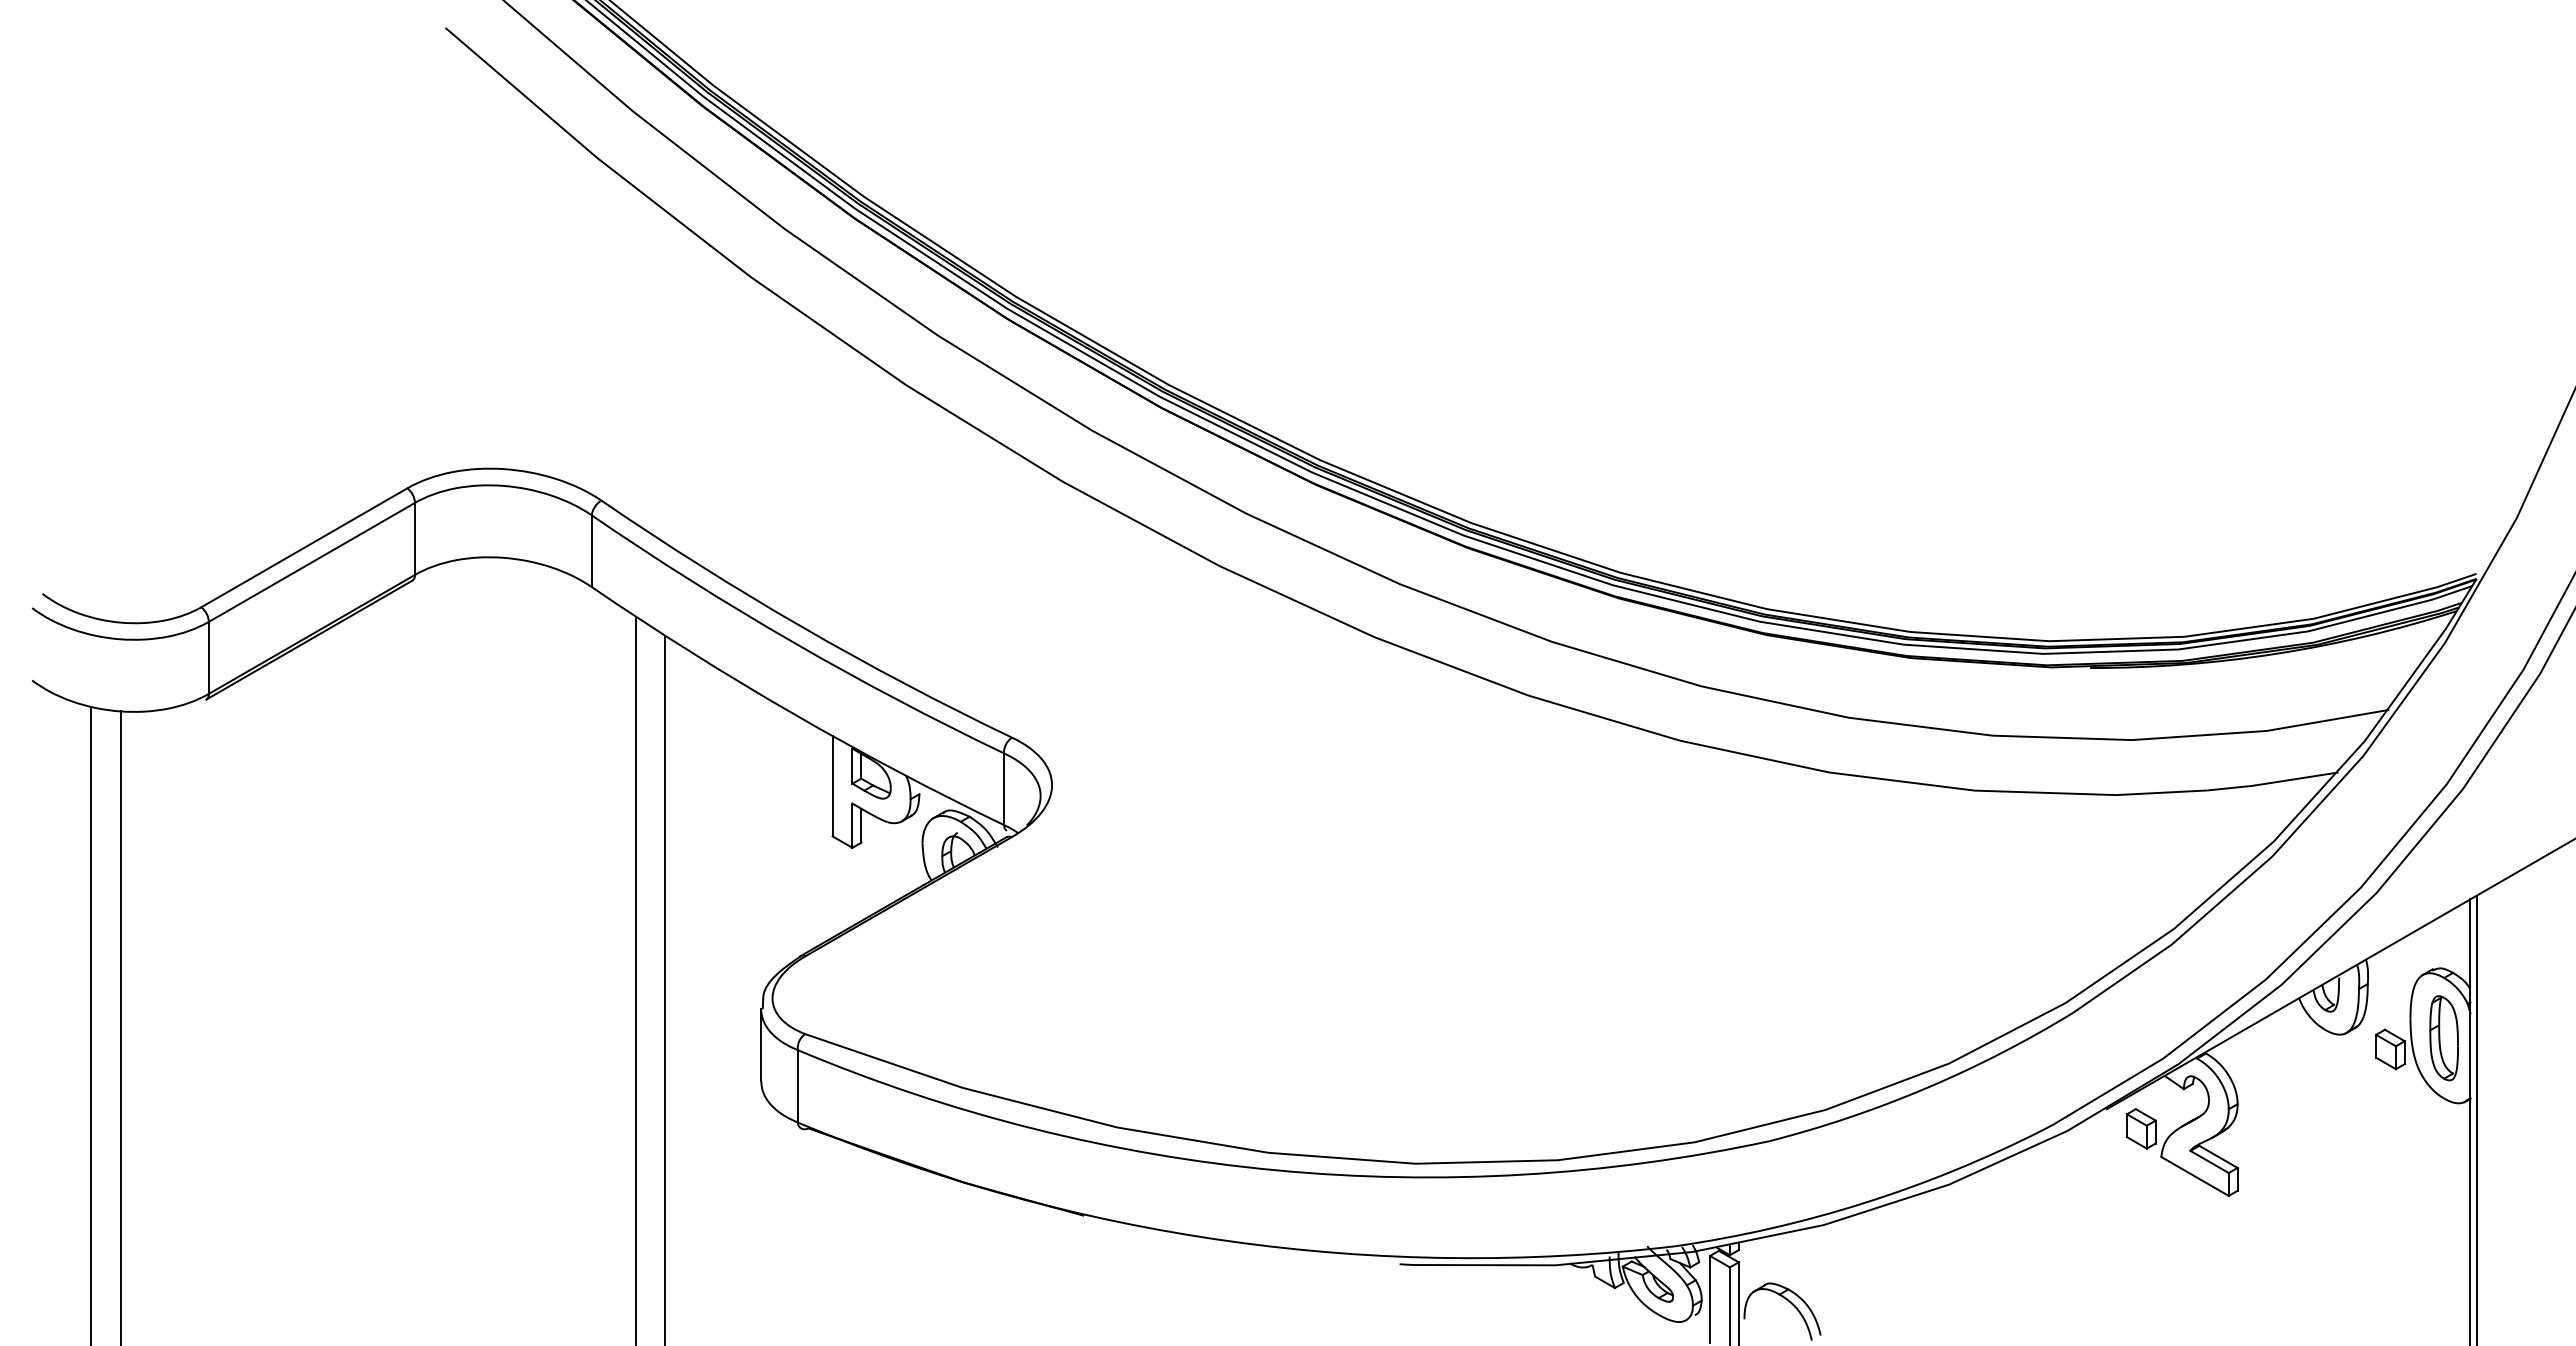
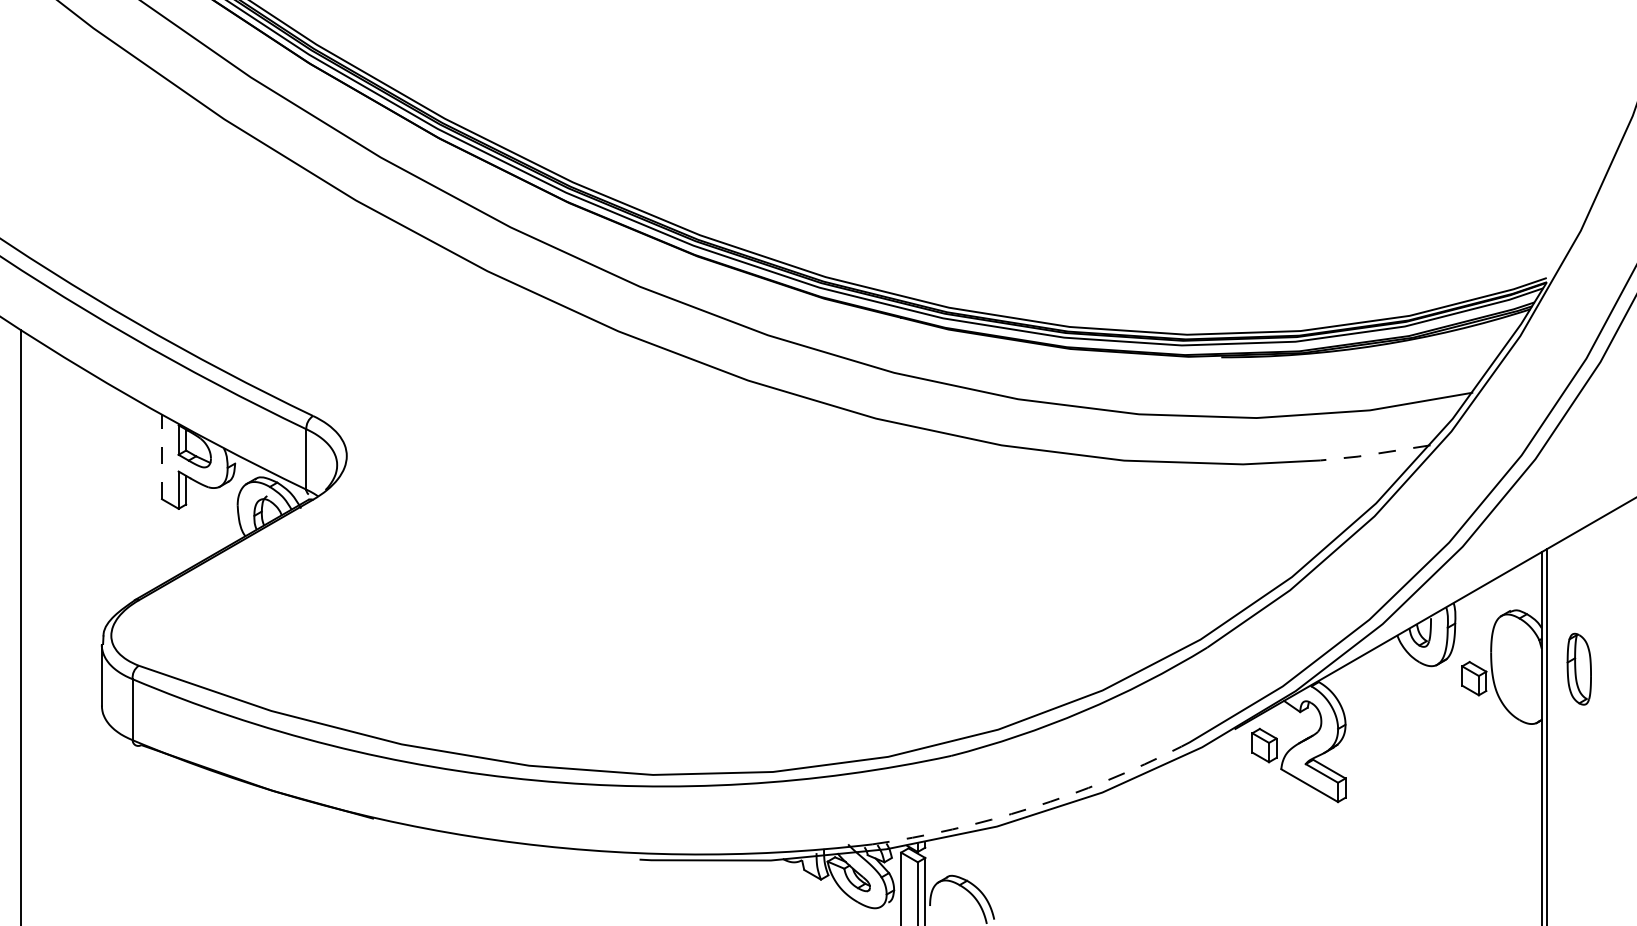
line: (2272, 782) -> (1374, 453), solid -> dashed
line: (832, 785) -> (161, 456), solid -> dashed
part: (2443, 1038) -> (1578, 669), moved
arc: (1864, 1203) -> (1031, 808), solid -> dashed

